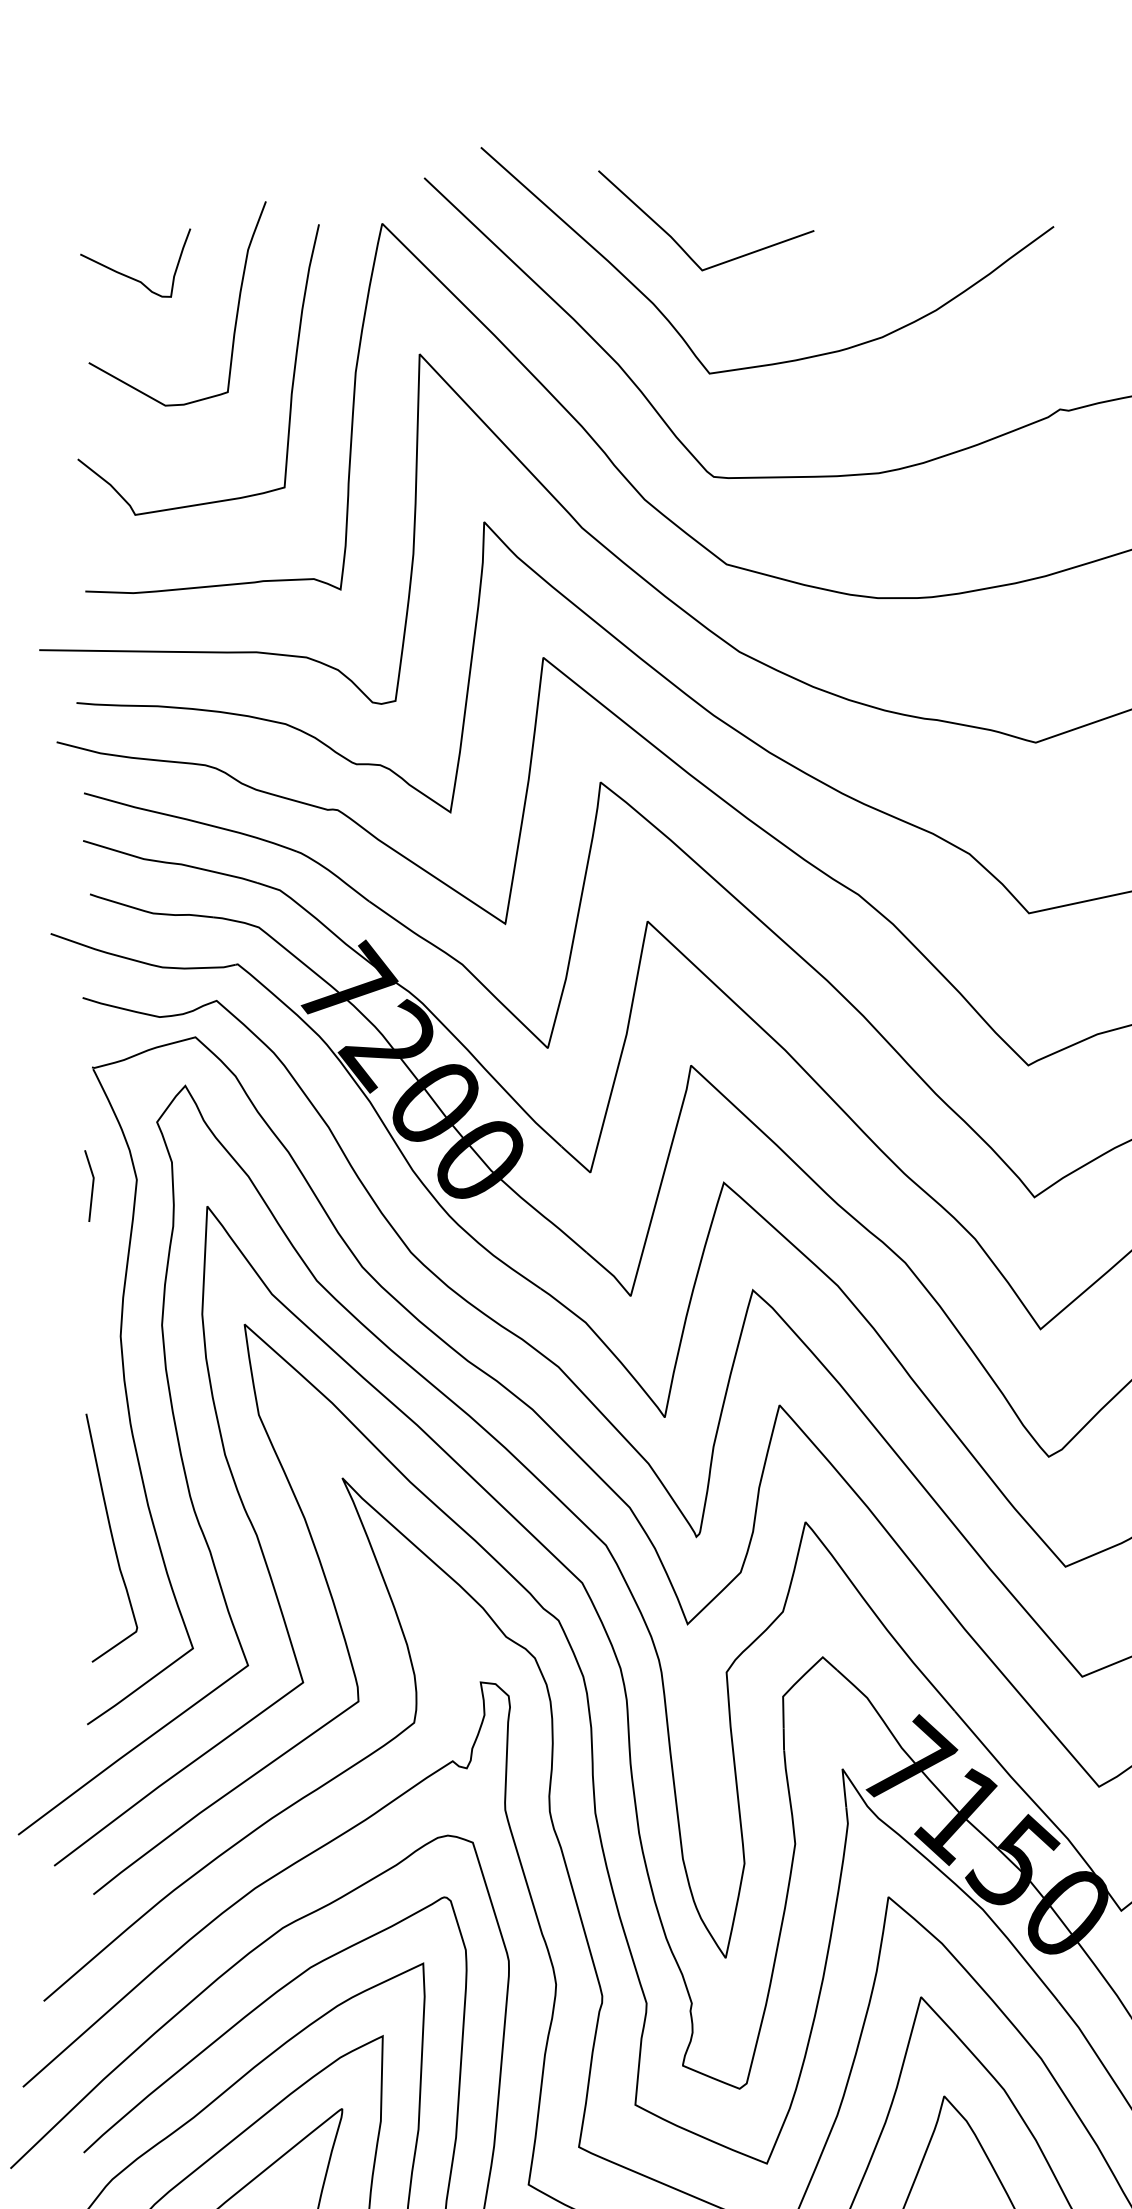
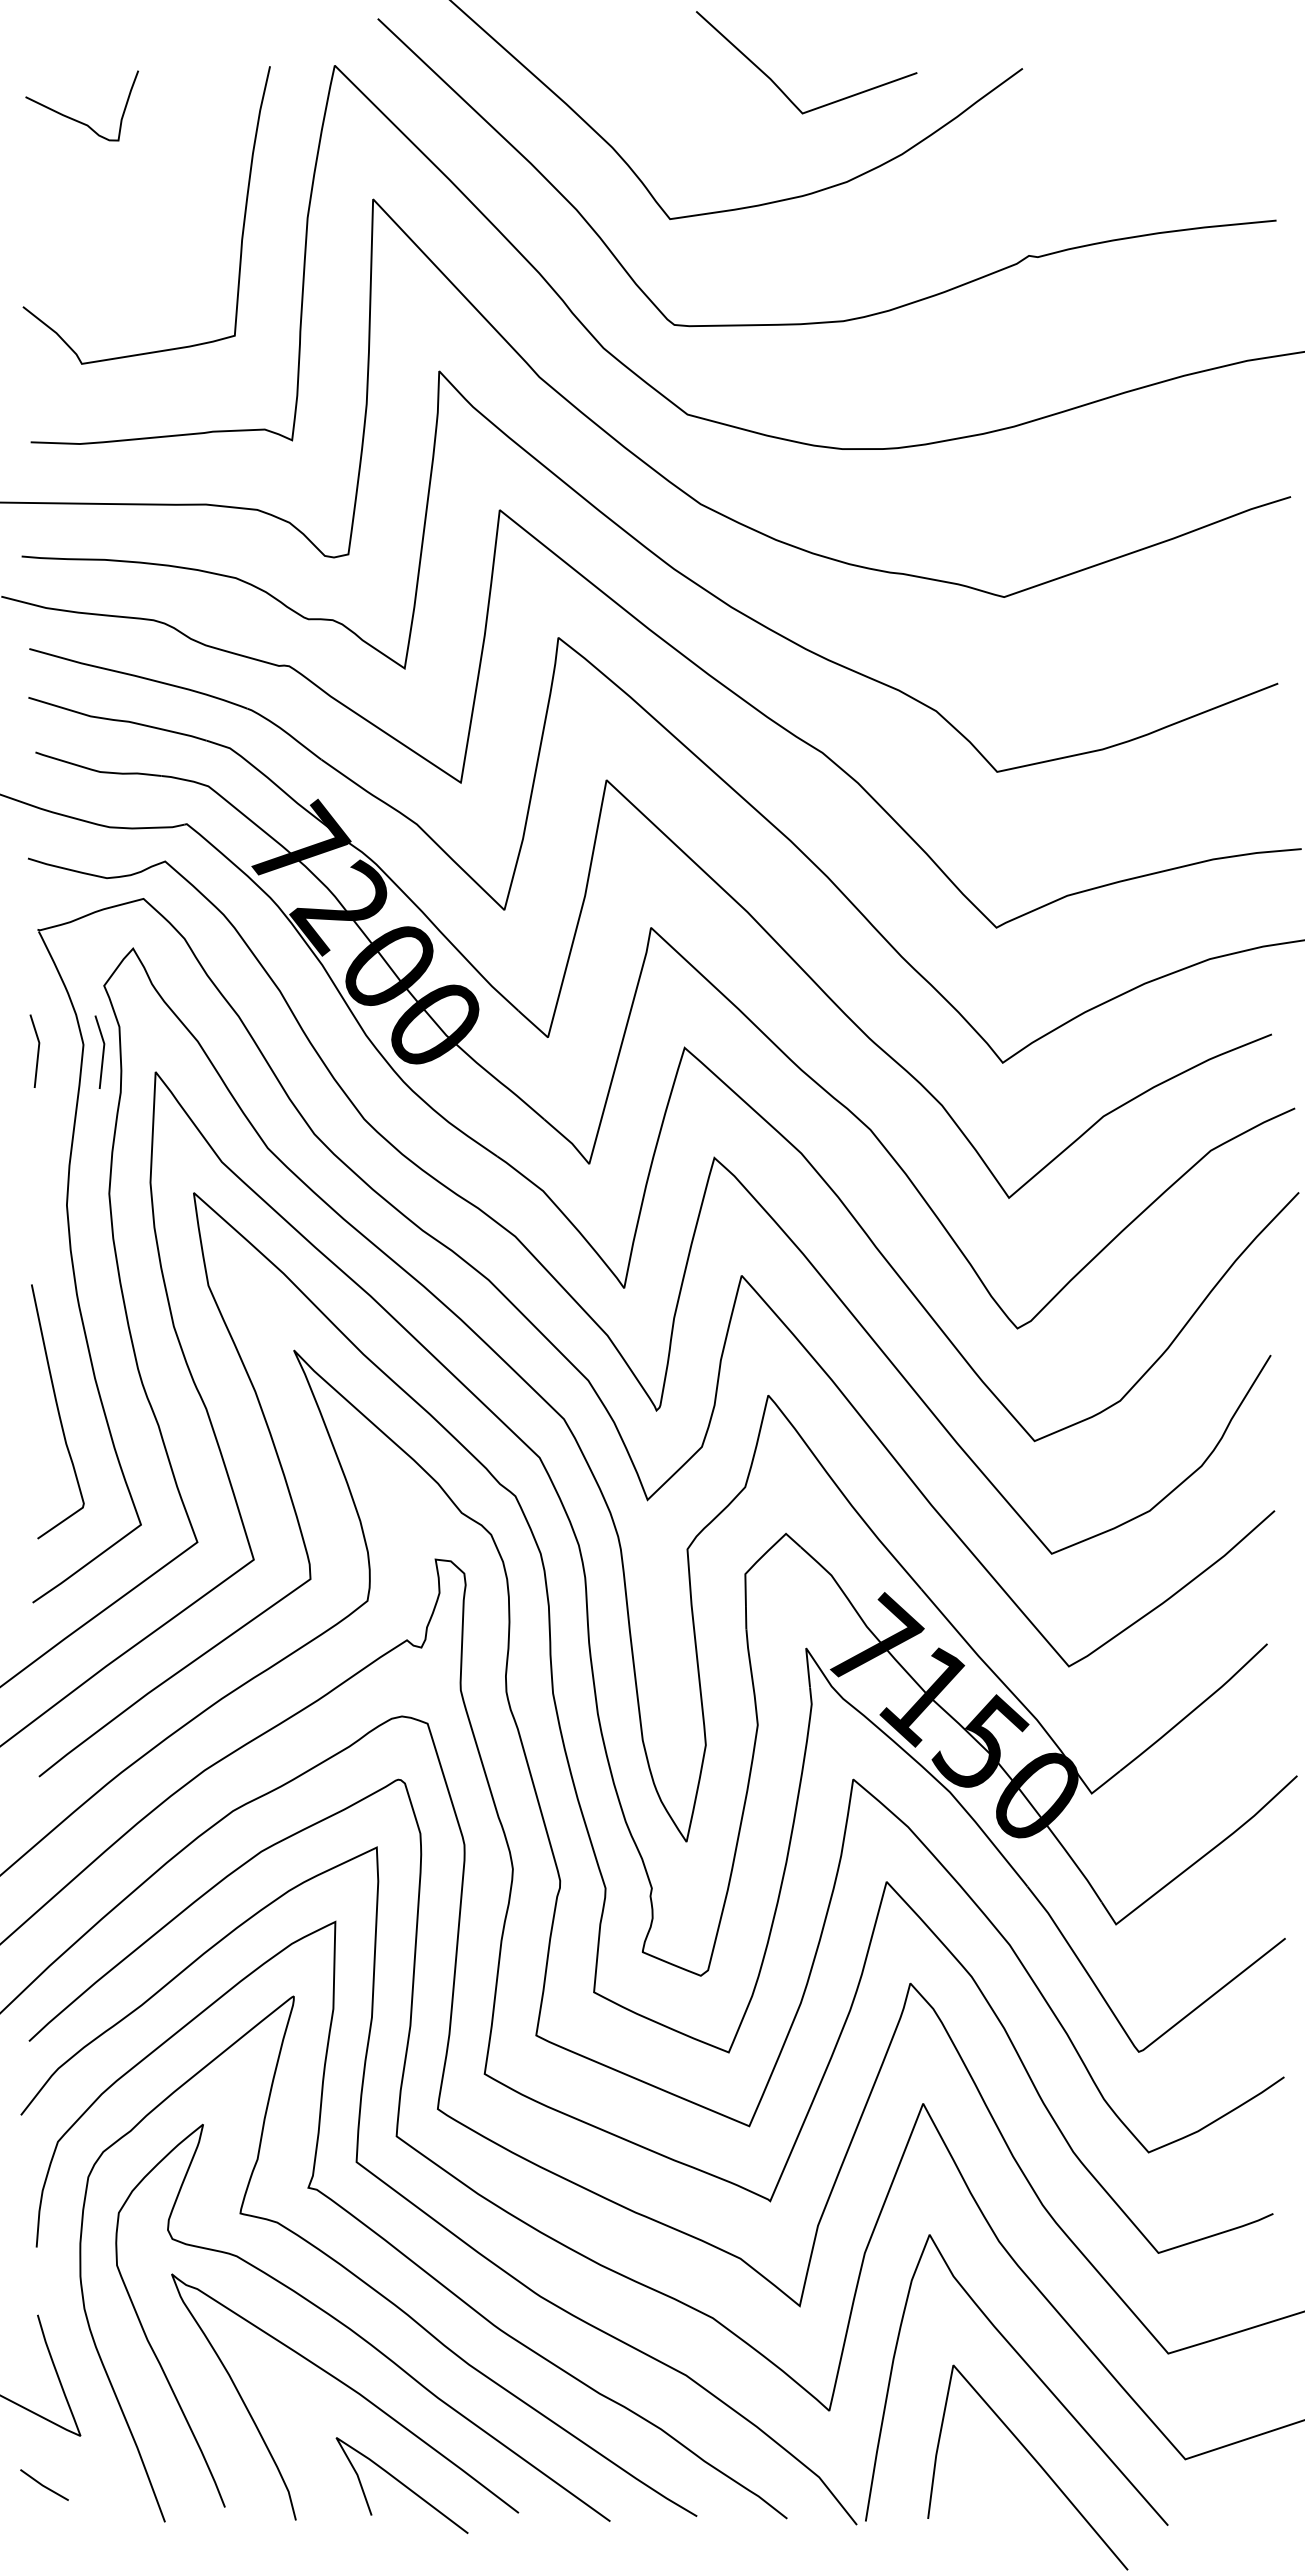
curve: (680, 246) -> (780, 88), moved
curve: (236, 311) -> (185, 155), removed
line: (155, 1186) -> (102, 1051), added

